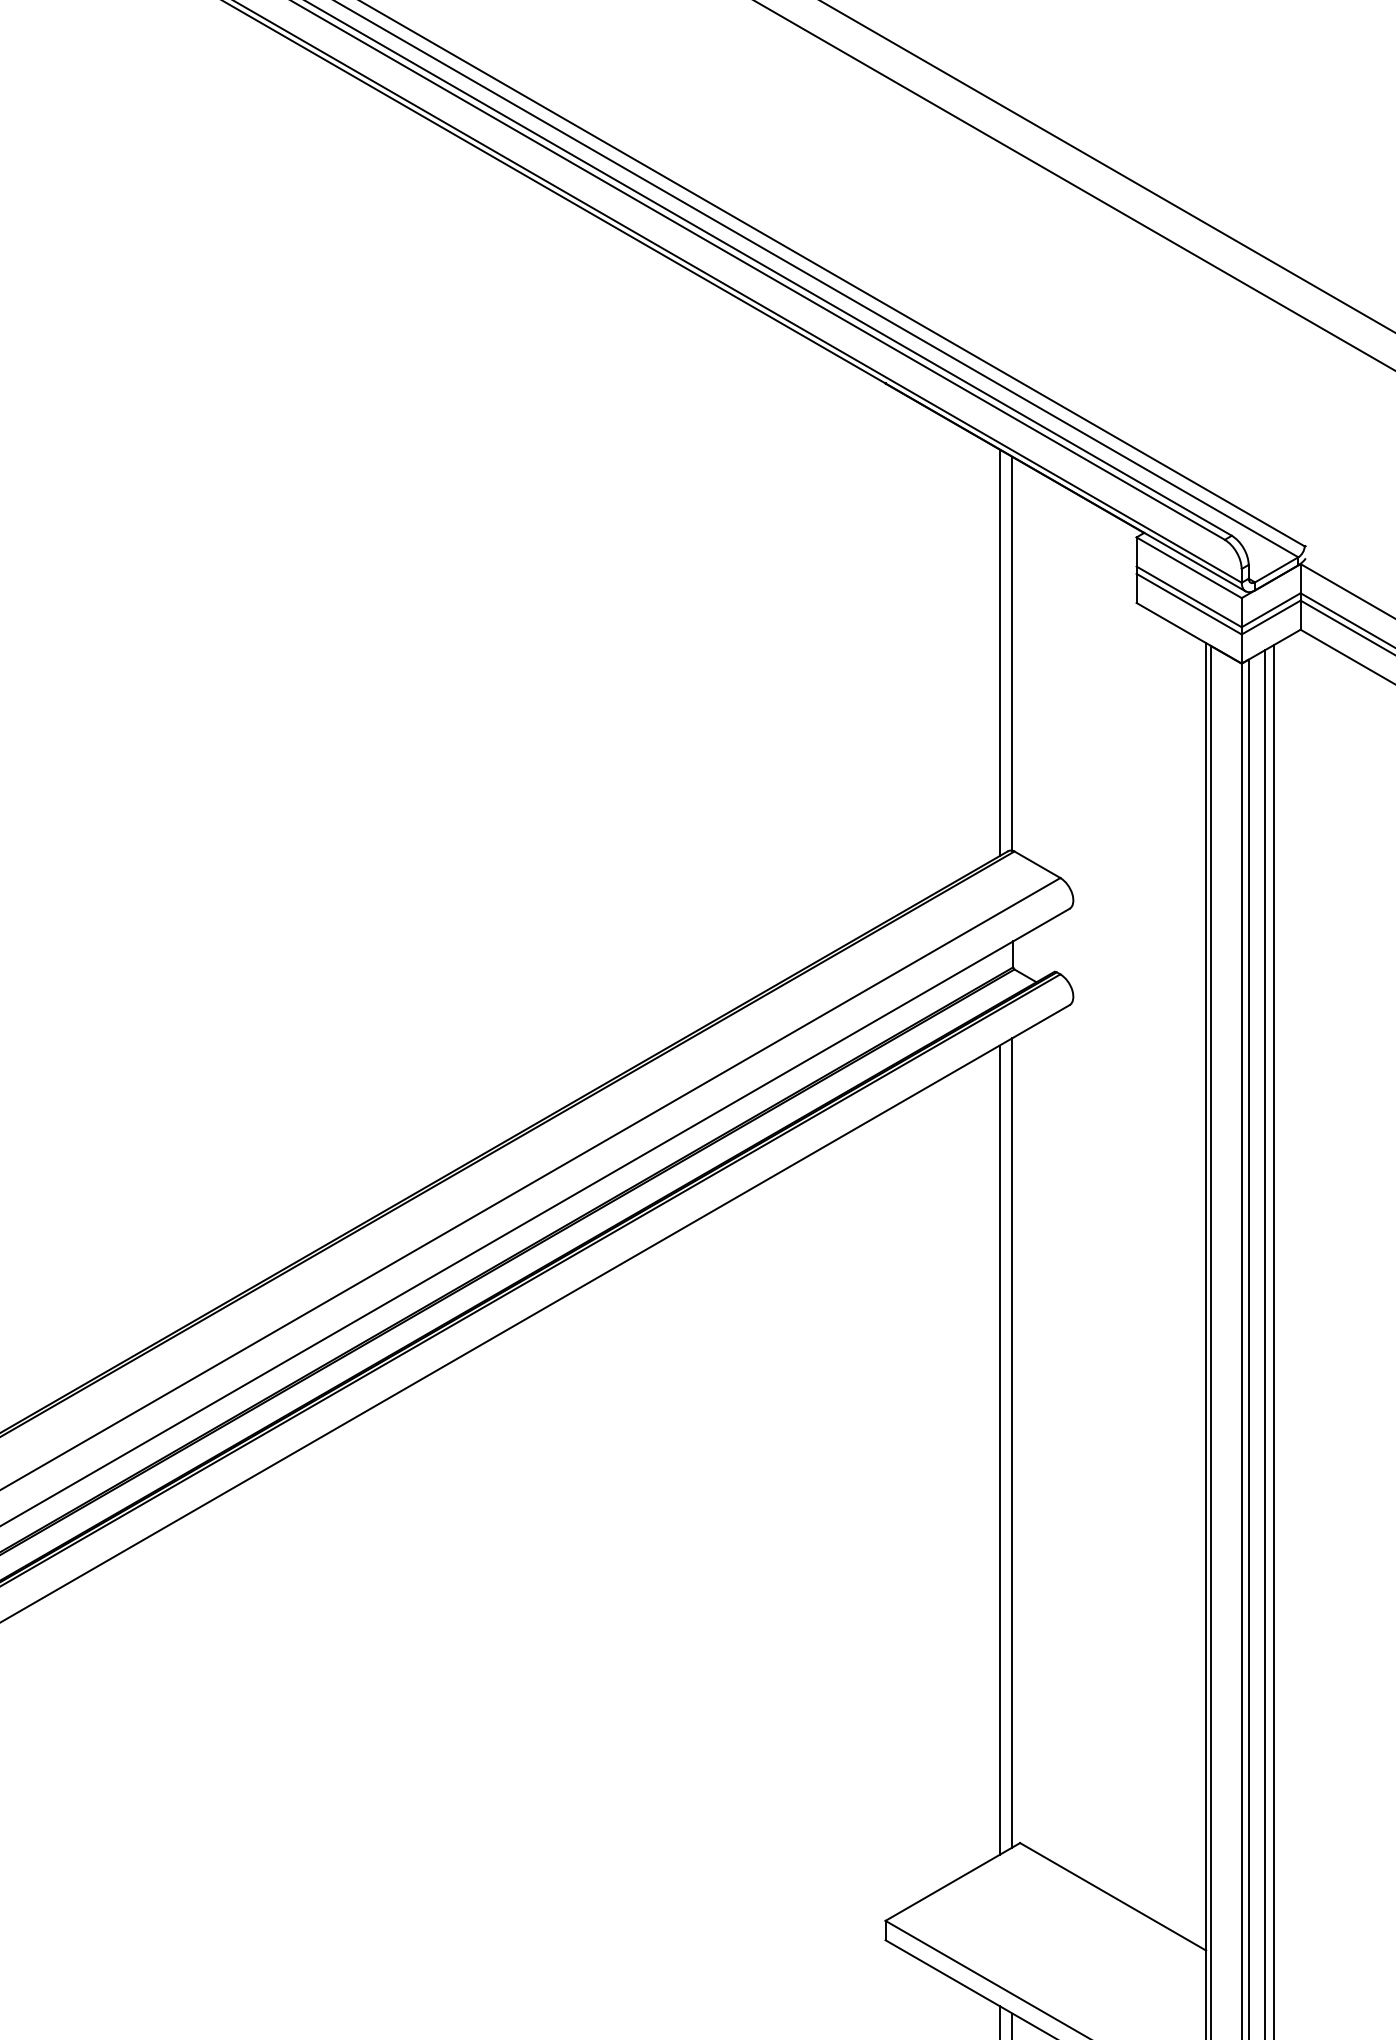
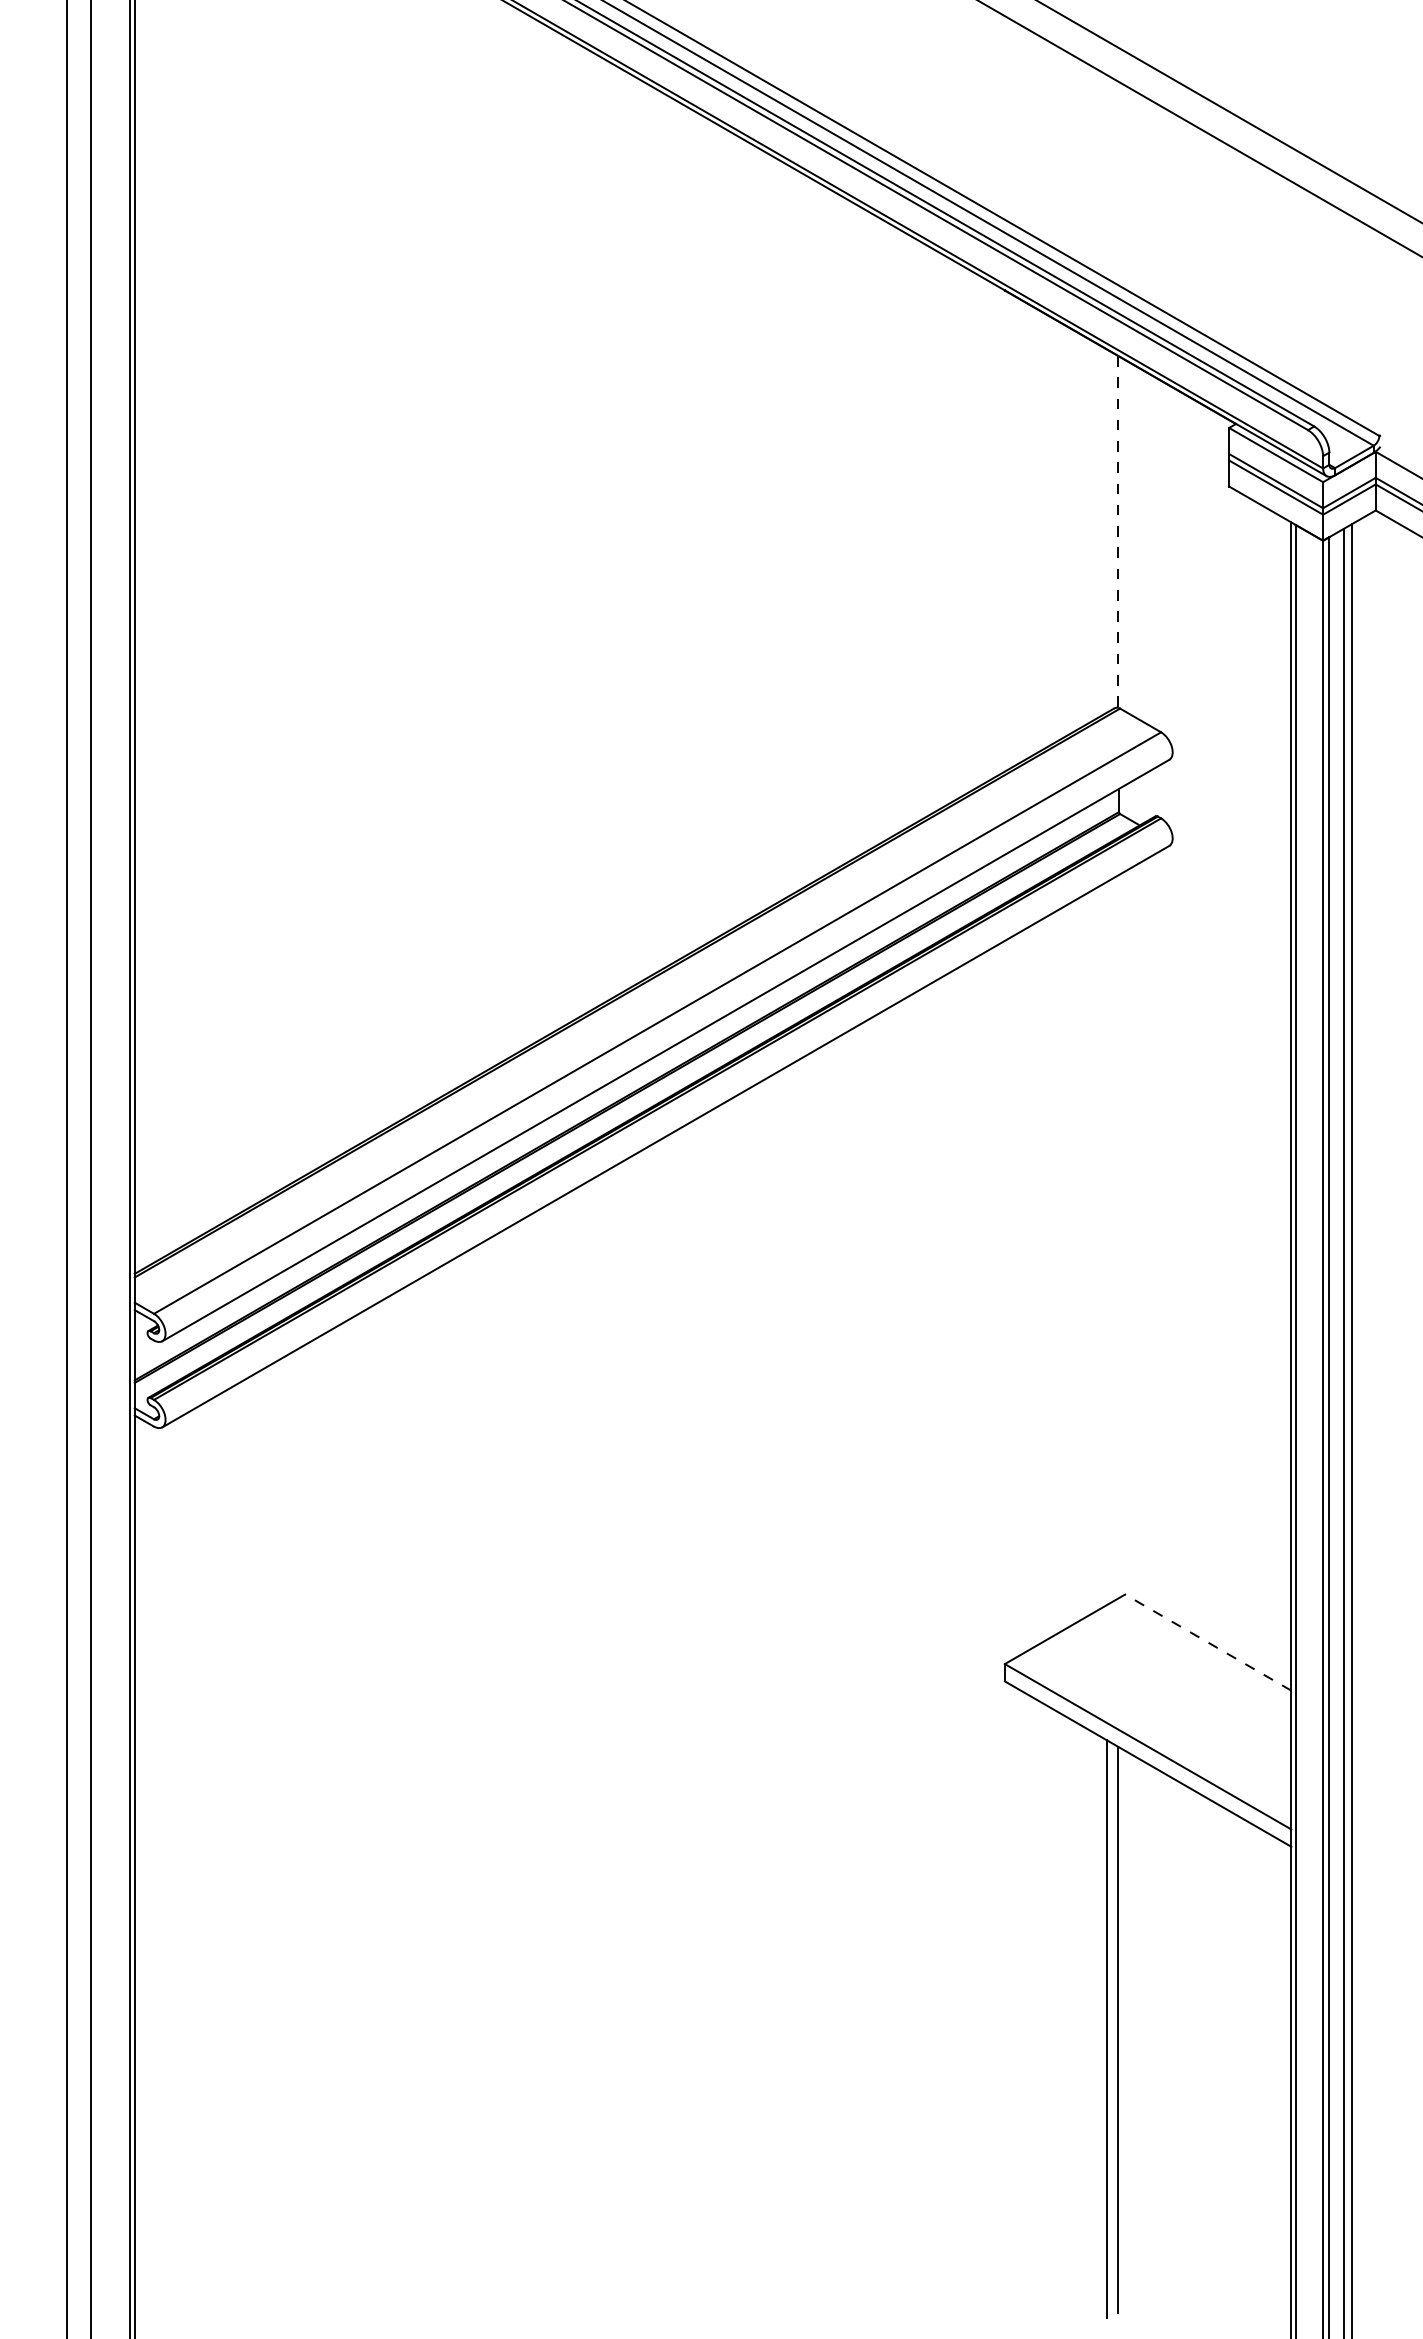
line: (999, 652) -> (1106, 530), removed
line: (1012, 653) -> (1118, 531), solid -> dashed
line: (1012, 1442) -> (1118, 1236), removed
line: (999, 1450) -> (1106, 1243), removed
line: (1112, 1896) -> (1207, 1642), solid -> dashed

